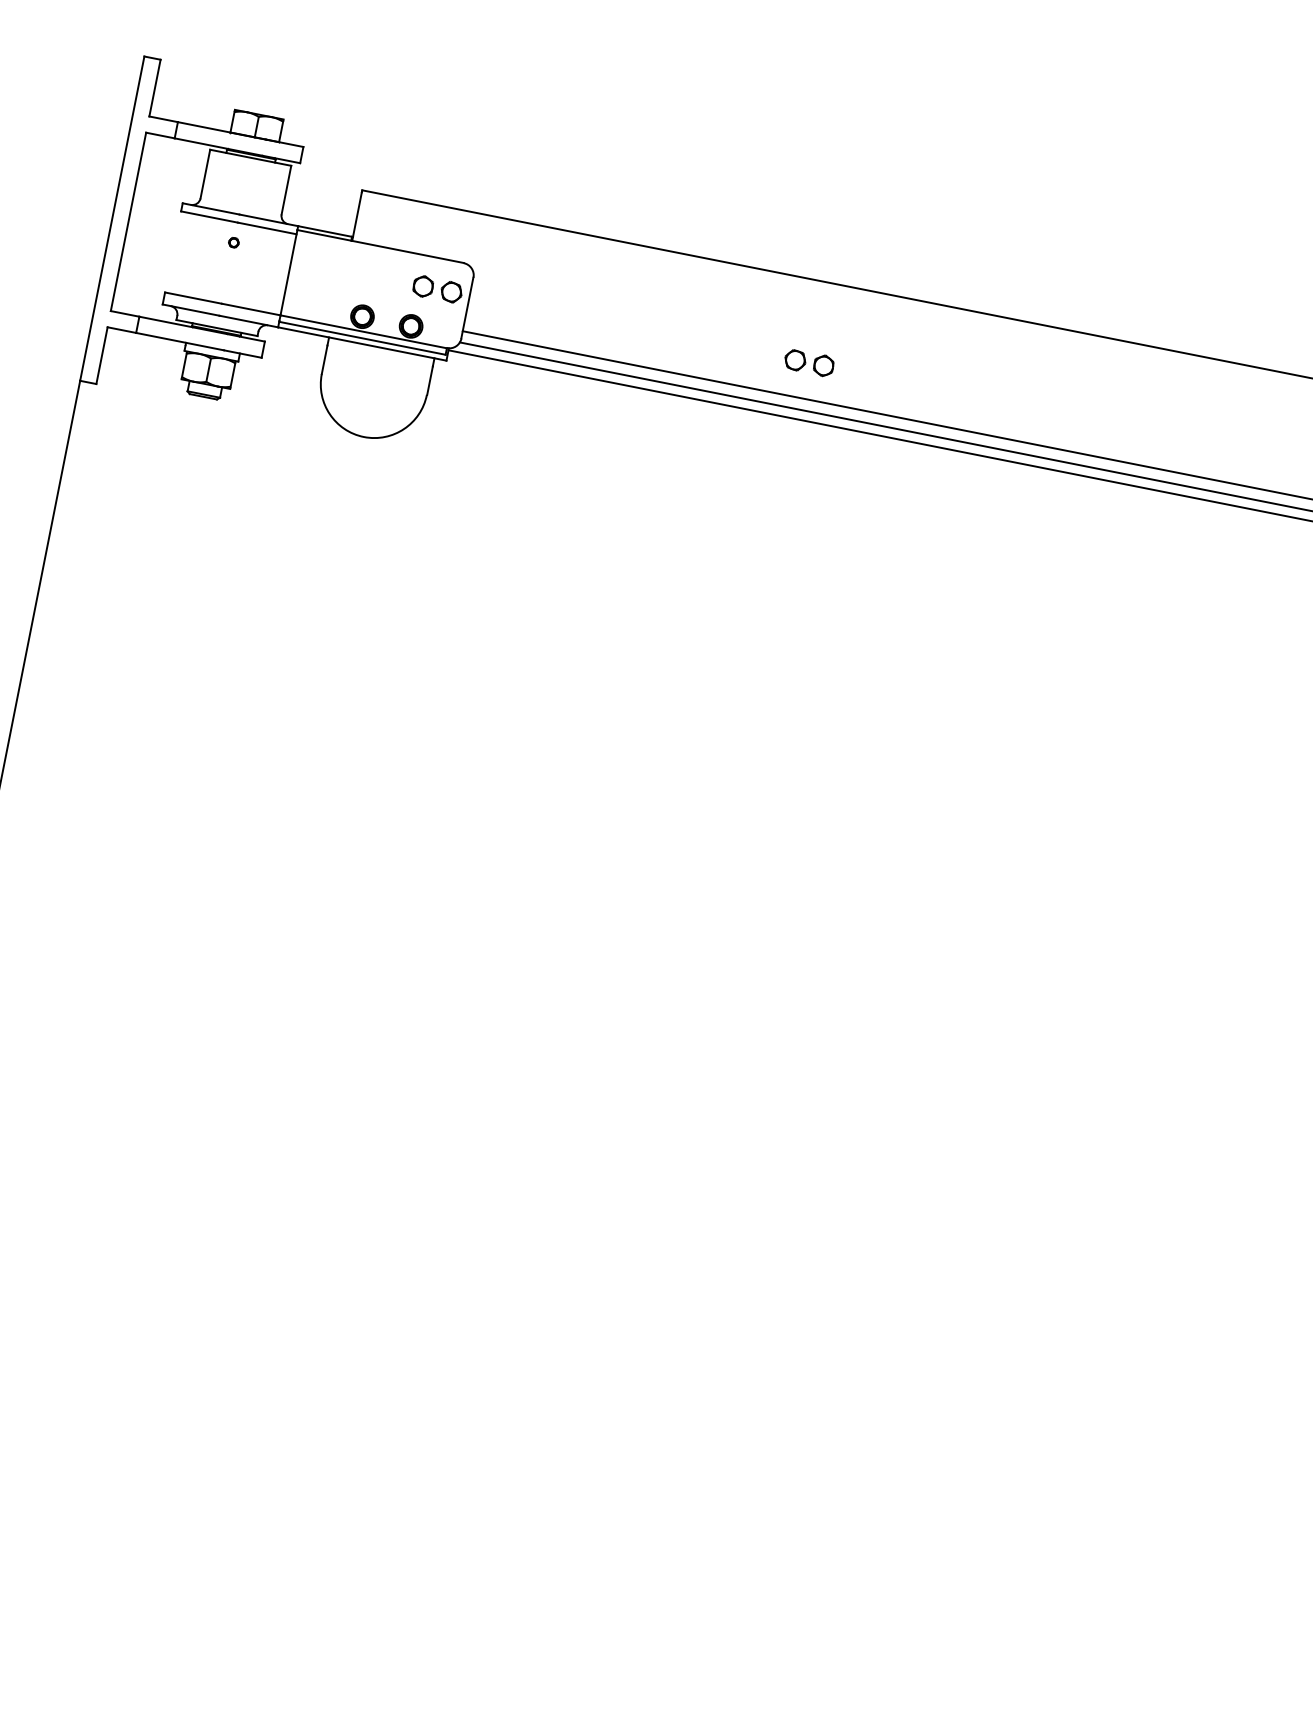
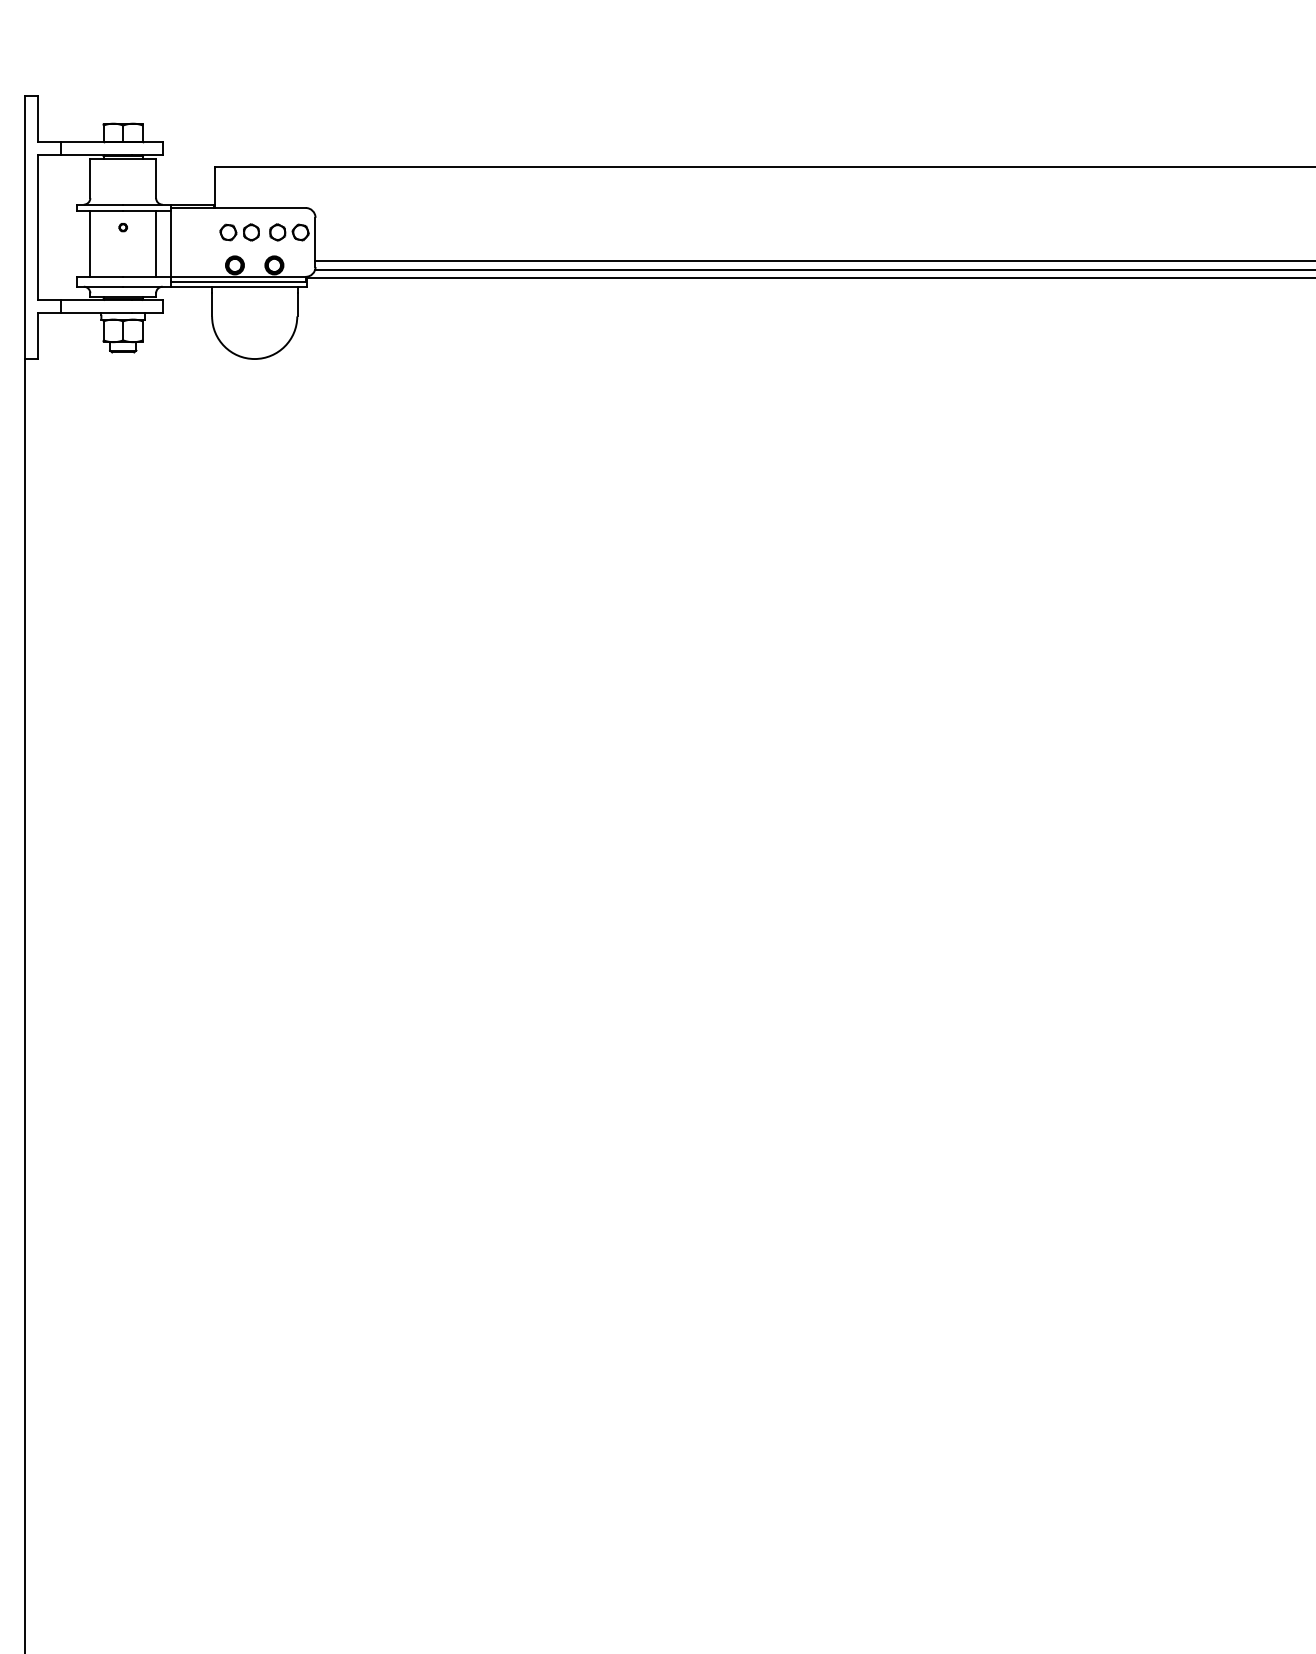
line: (189, 254) -> (90, 243), added
line: (271, 270) -> (156, 243), added
part: (809, 362) -> (239, 232), moved

